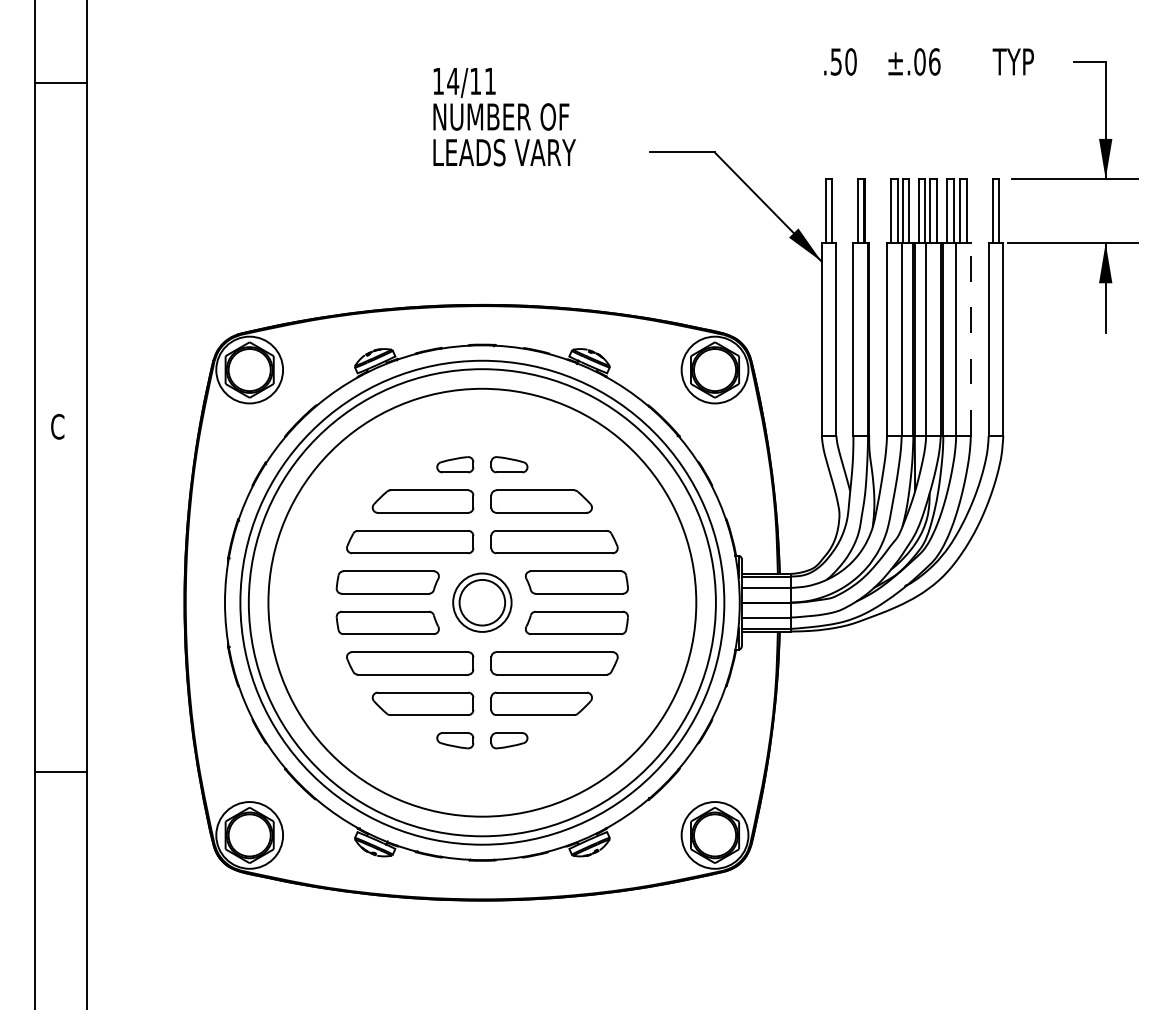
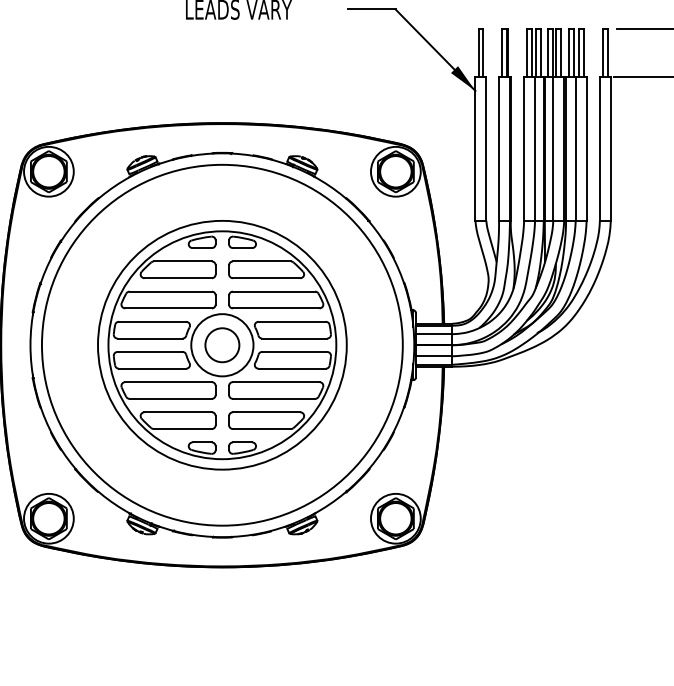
line: (970, 339) -> (586, 148), dashed -> solid
circle: (482, 602) -> (222, 345), size x0.71
circle: (482, 602) -> (222, 345), size x0.71
circle: (482, 602) -> (222, 345), size x1.43

